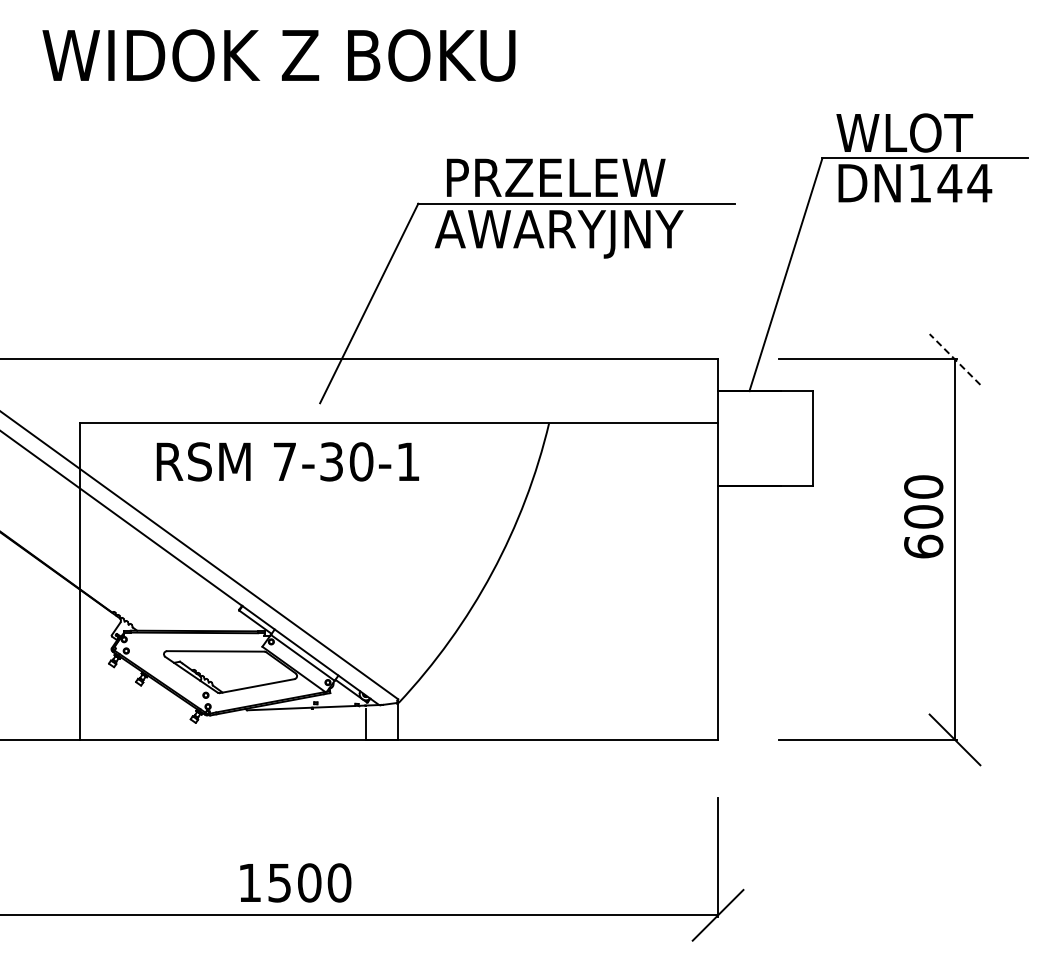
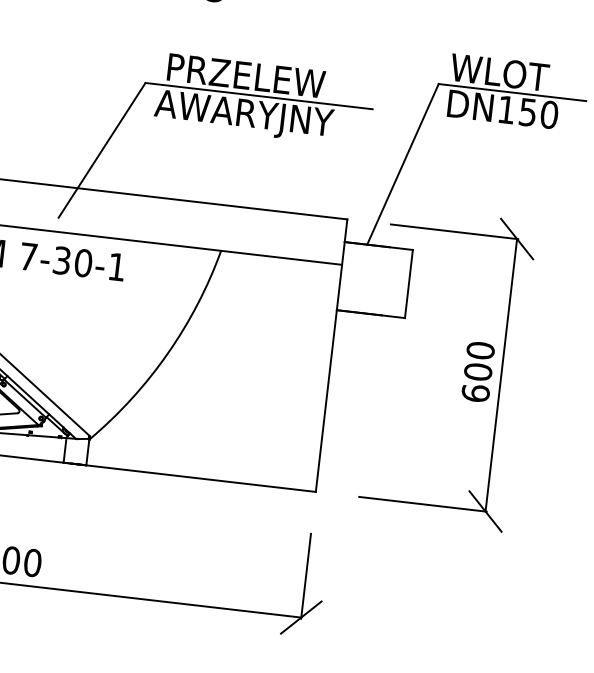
text: (964, 182) -> (538, 113), DN144 -> DN150
line: (955, 359) -> (517, 239), dashed -> solid
text: (923, 516) -> (478, 371), moved

